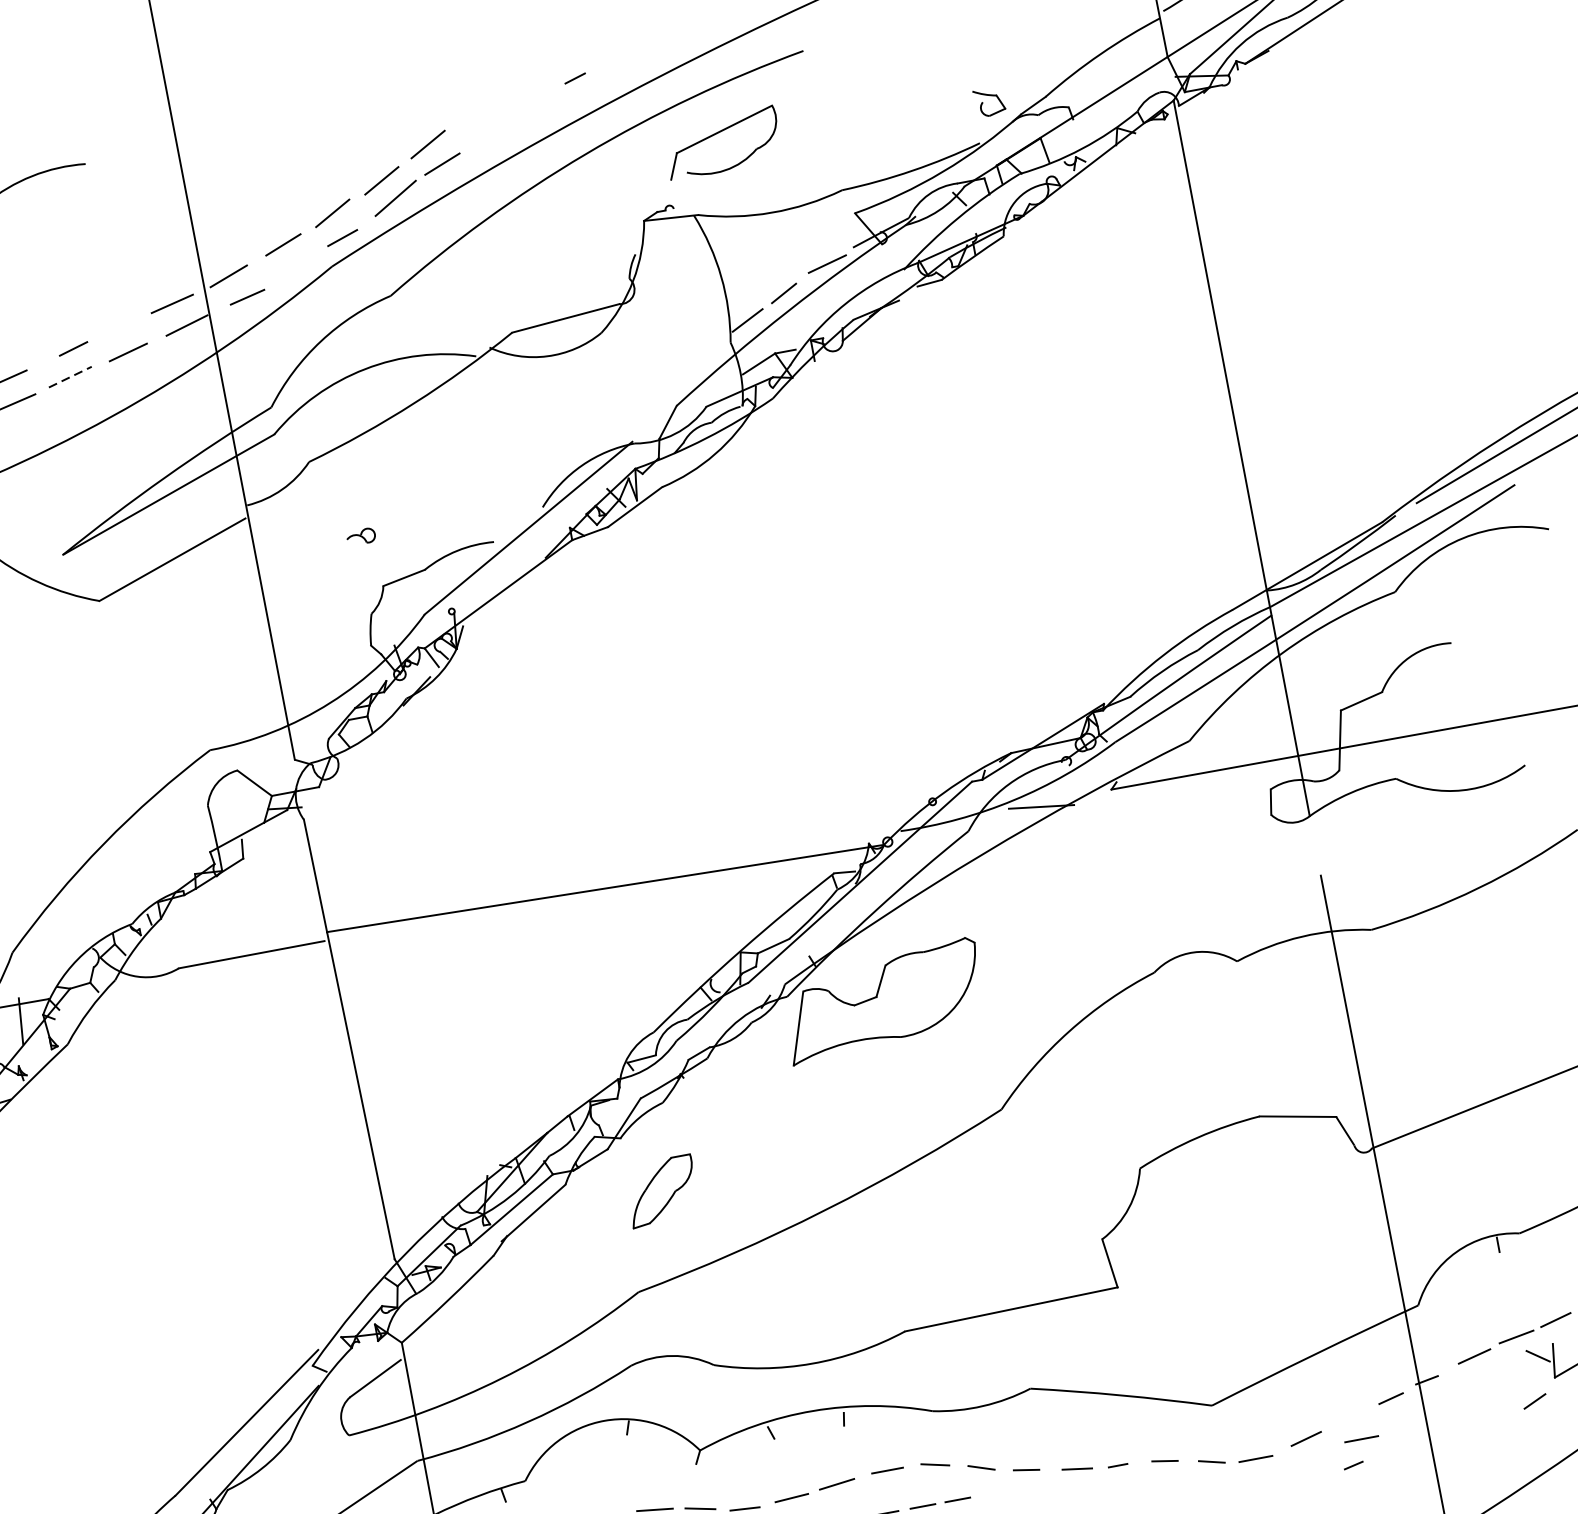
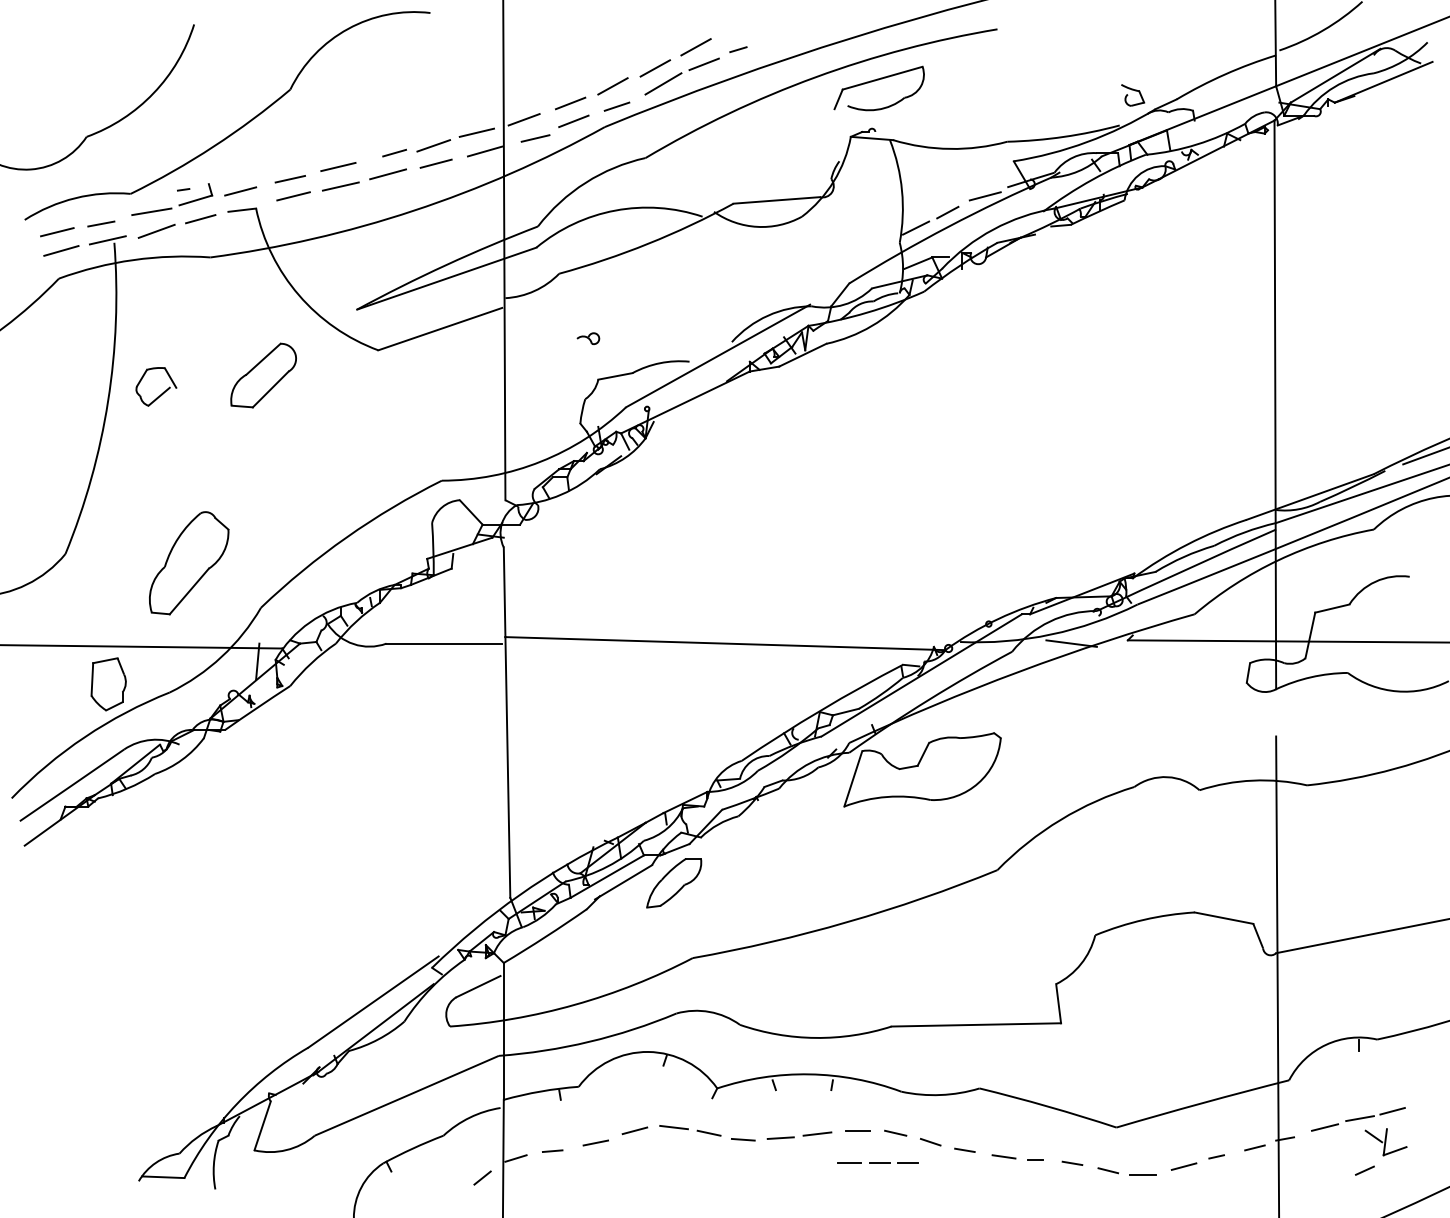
line: (575, 78) -> (738, 49), moved
part: (716, 135) -> (875, 81), moved
line: (291, 266) -> (573, 121), added
line: (120, 330) -> (433, 145), added
line: (70, 377) -> (388, 174), dashed -> solid
part: (662, 1191) -> (674, 883), moved
line: (1361, 1438) -> (1226, 1174), removed
line: (1353, 1465) -> (1216, 1156), moved

